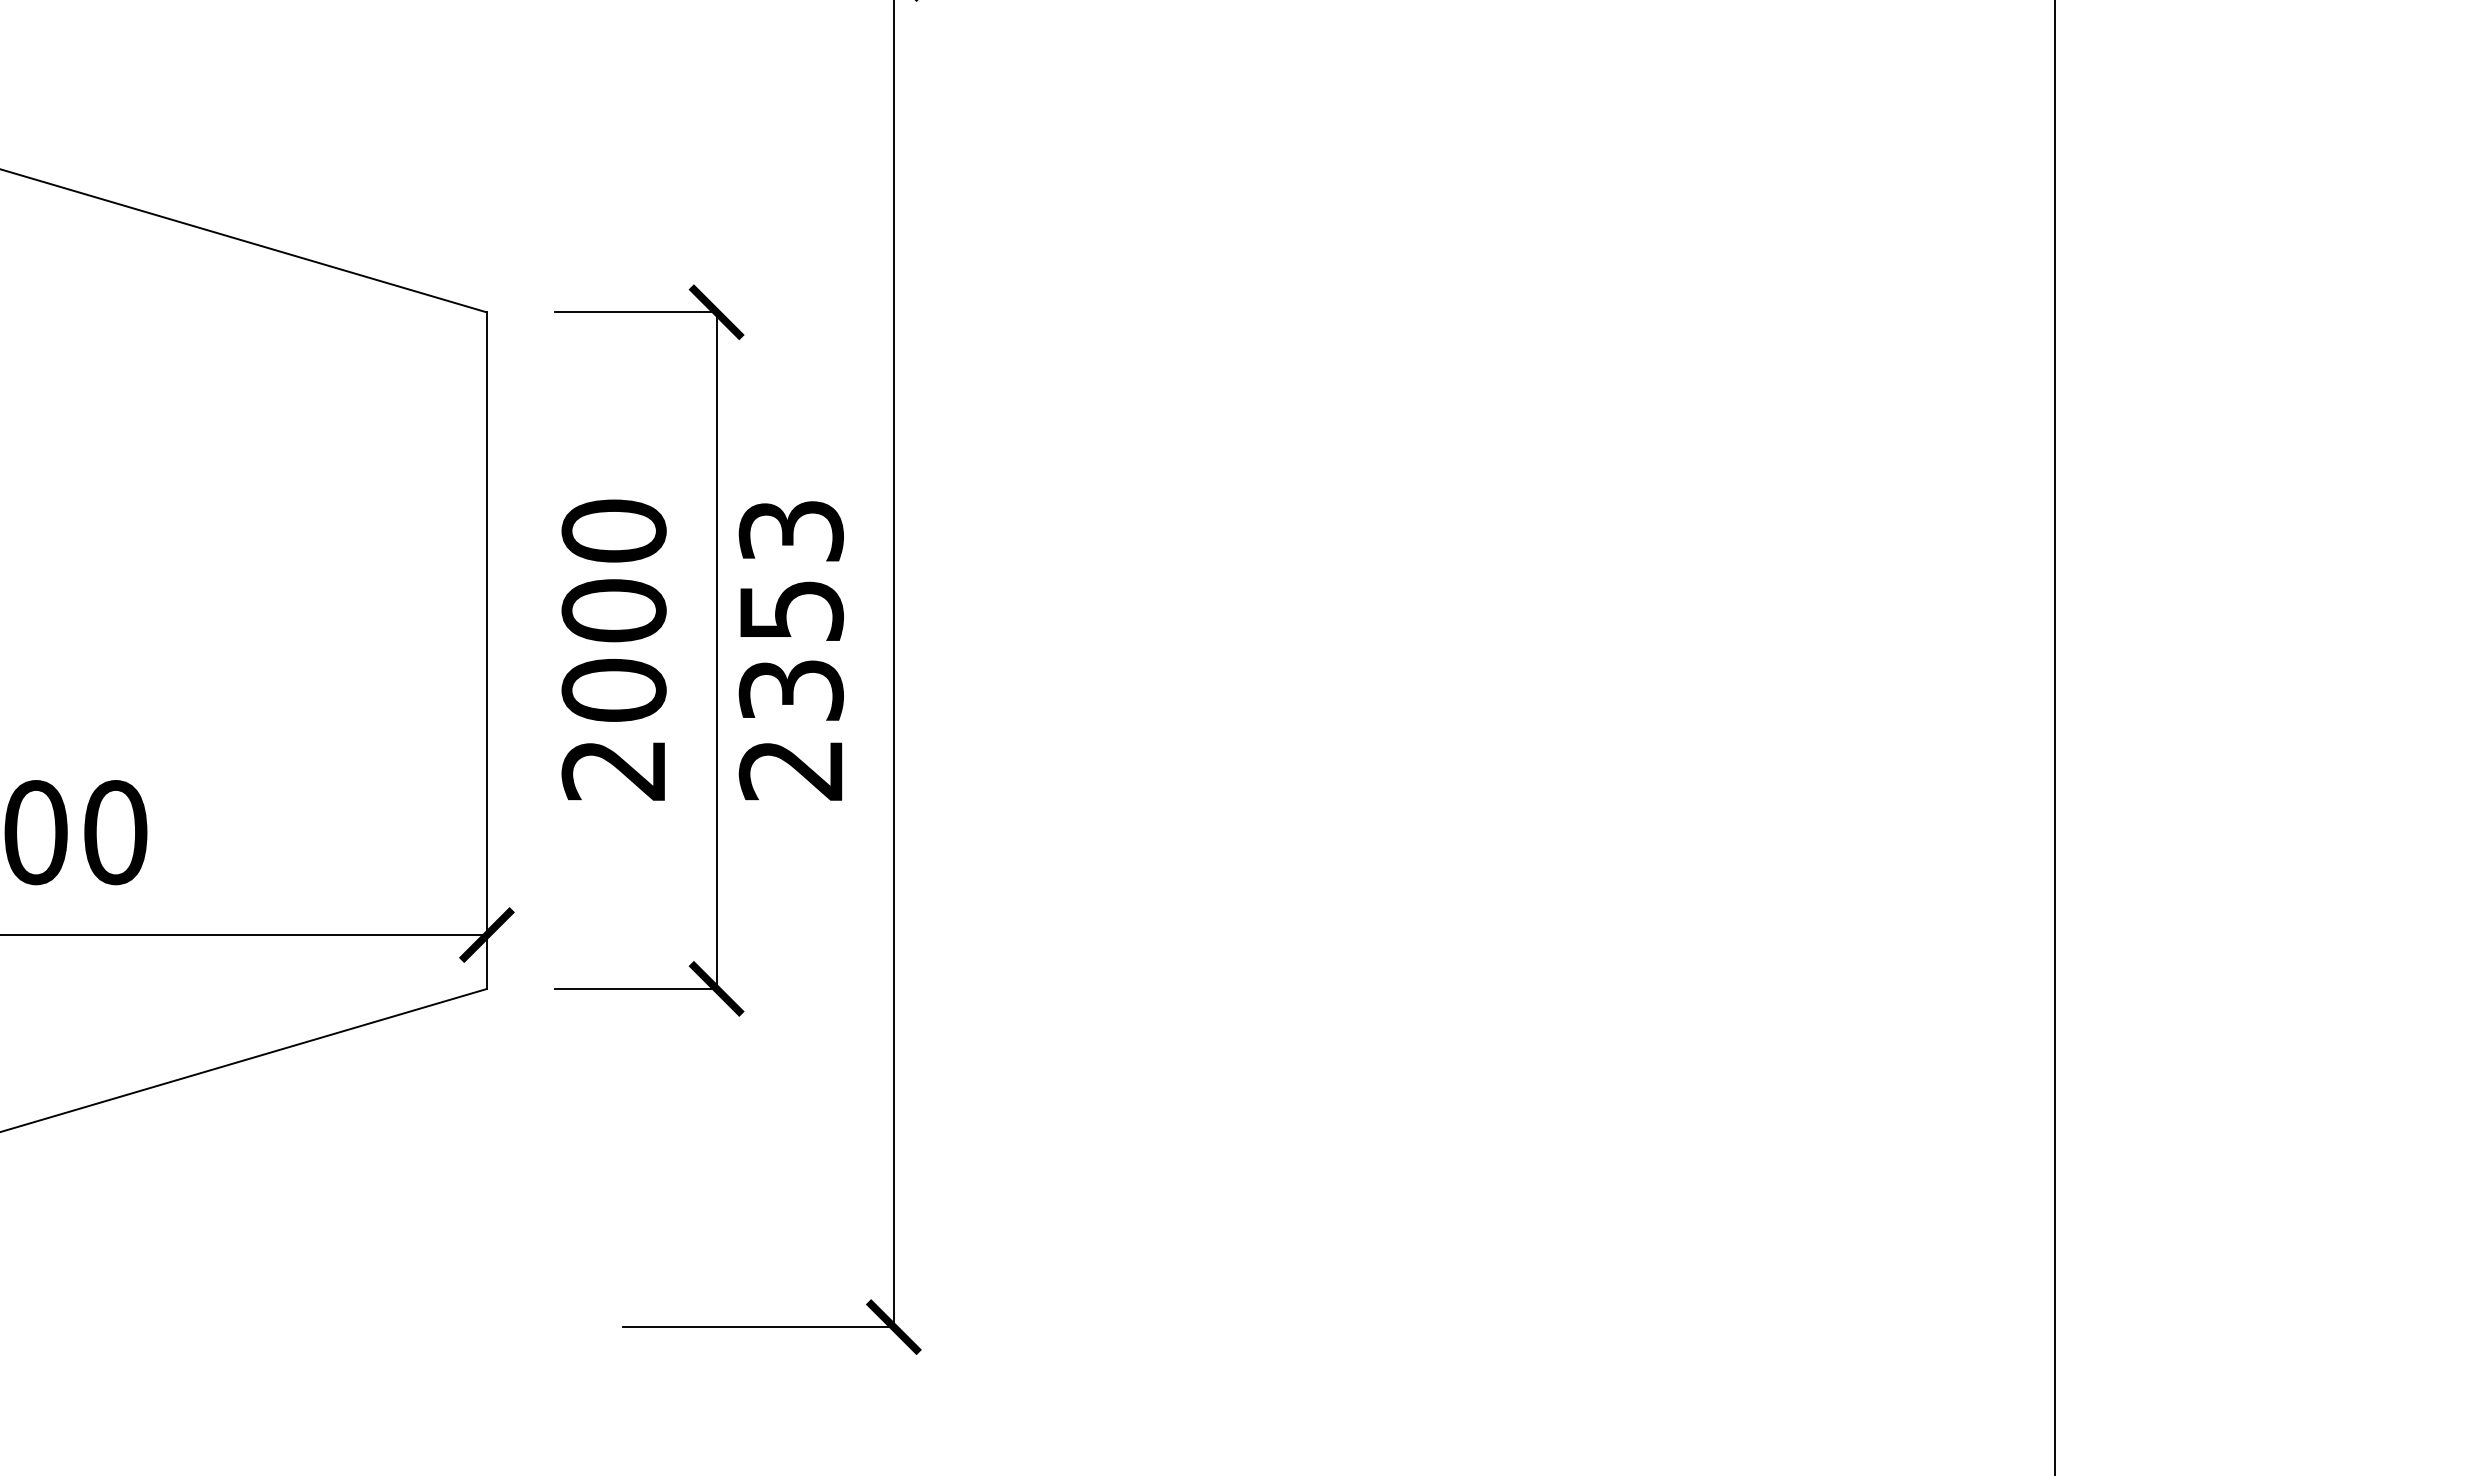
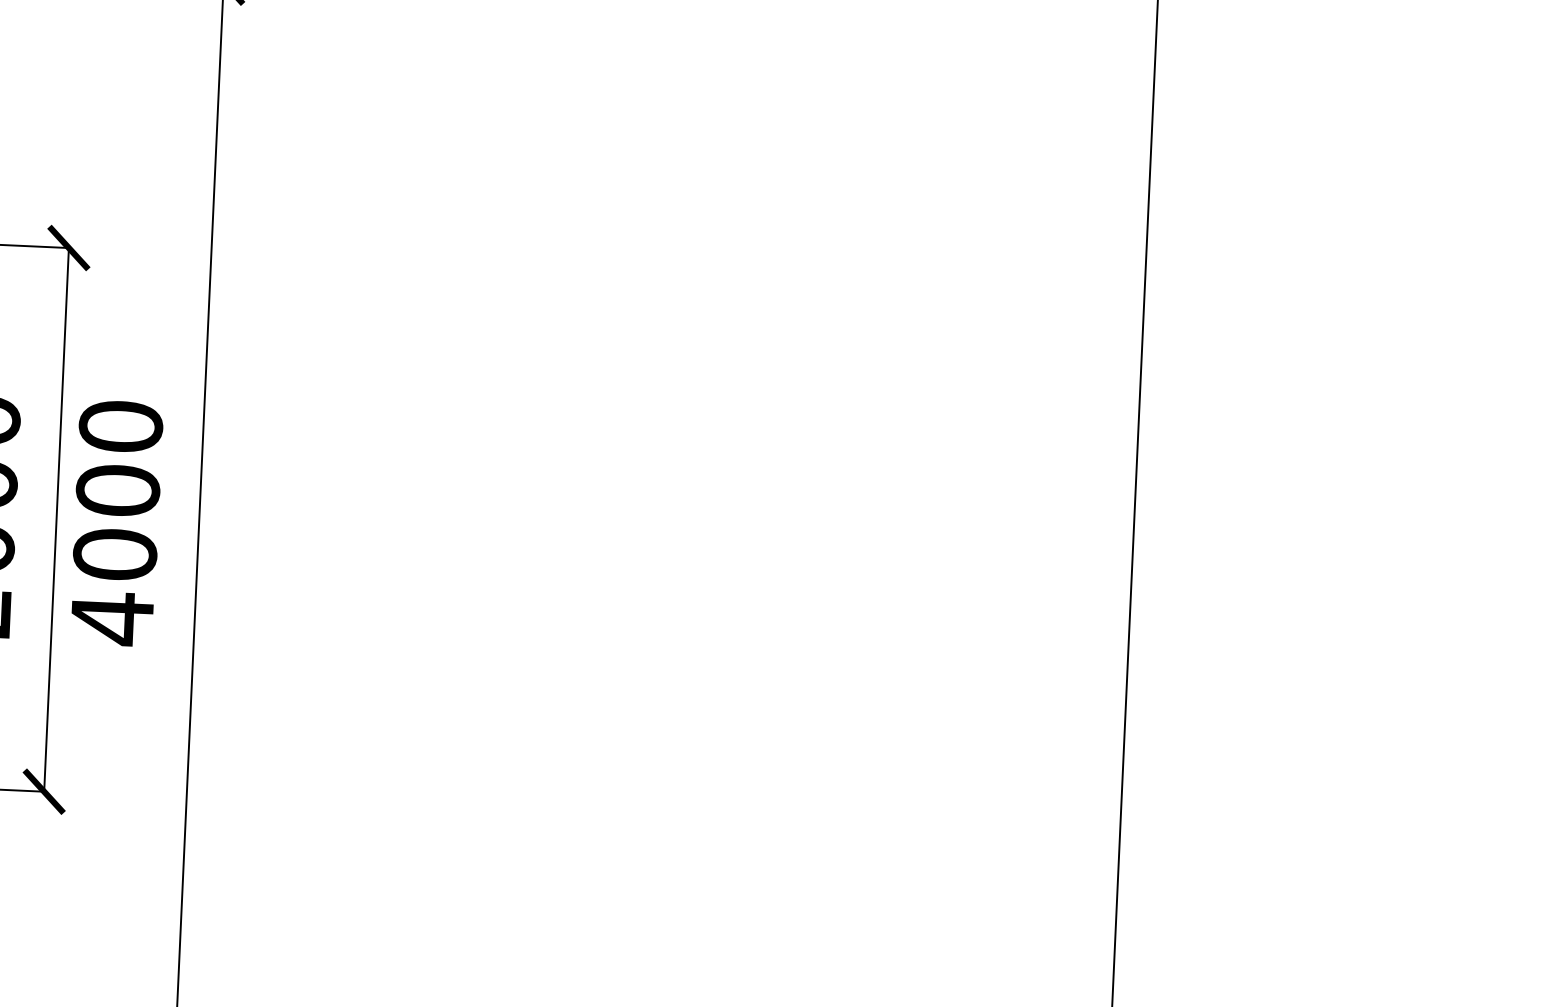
text: (790, 651) -> (115, 523), 2353 -> 4000

